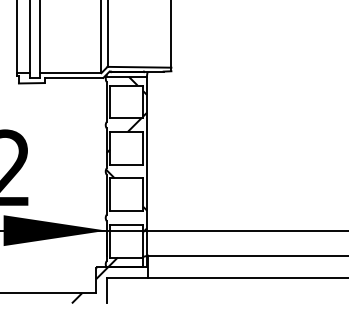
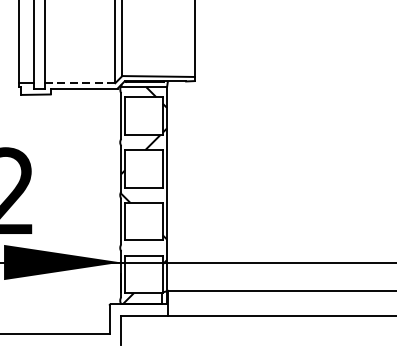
line: (70, 73) -> (80, 83), solid -> dashed
hatch: (89, 285) -> (101, 324), removed

